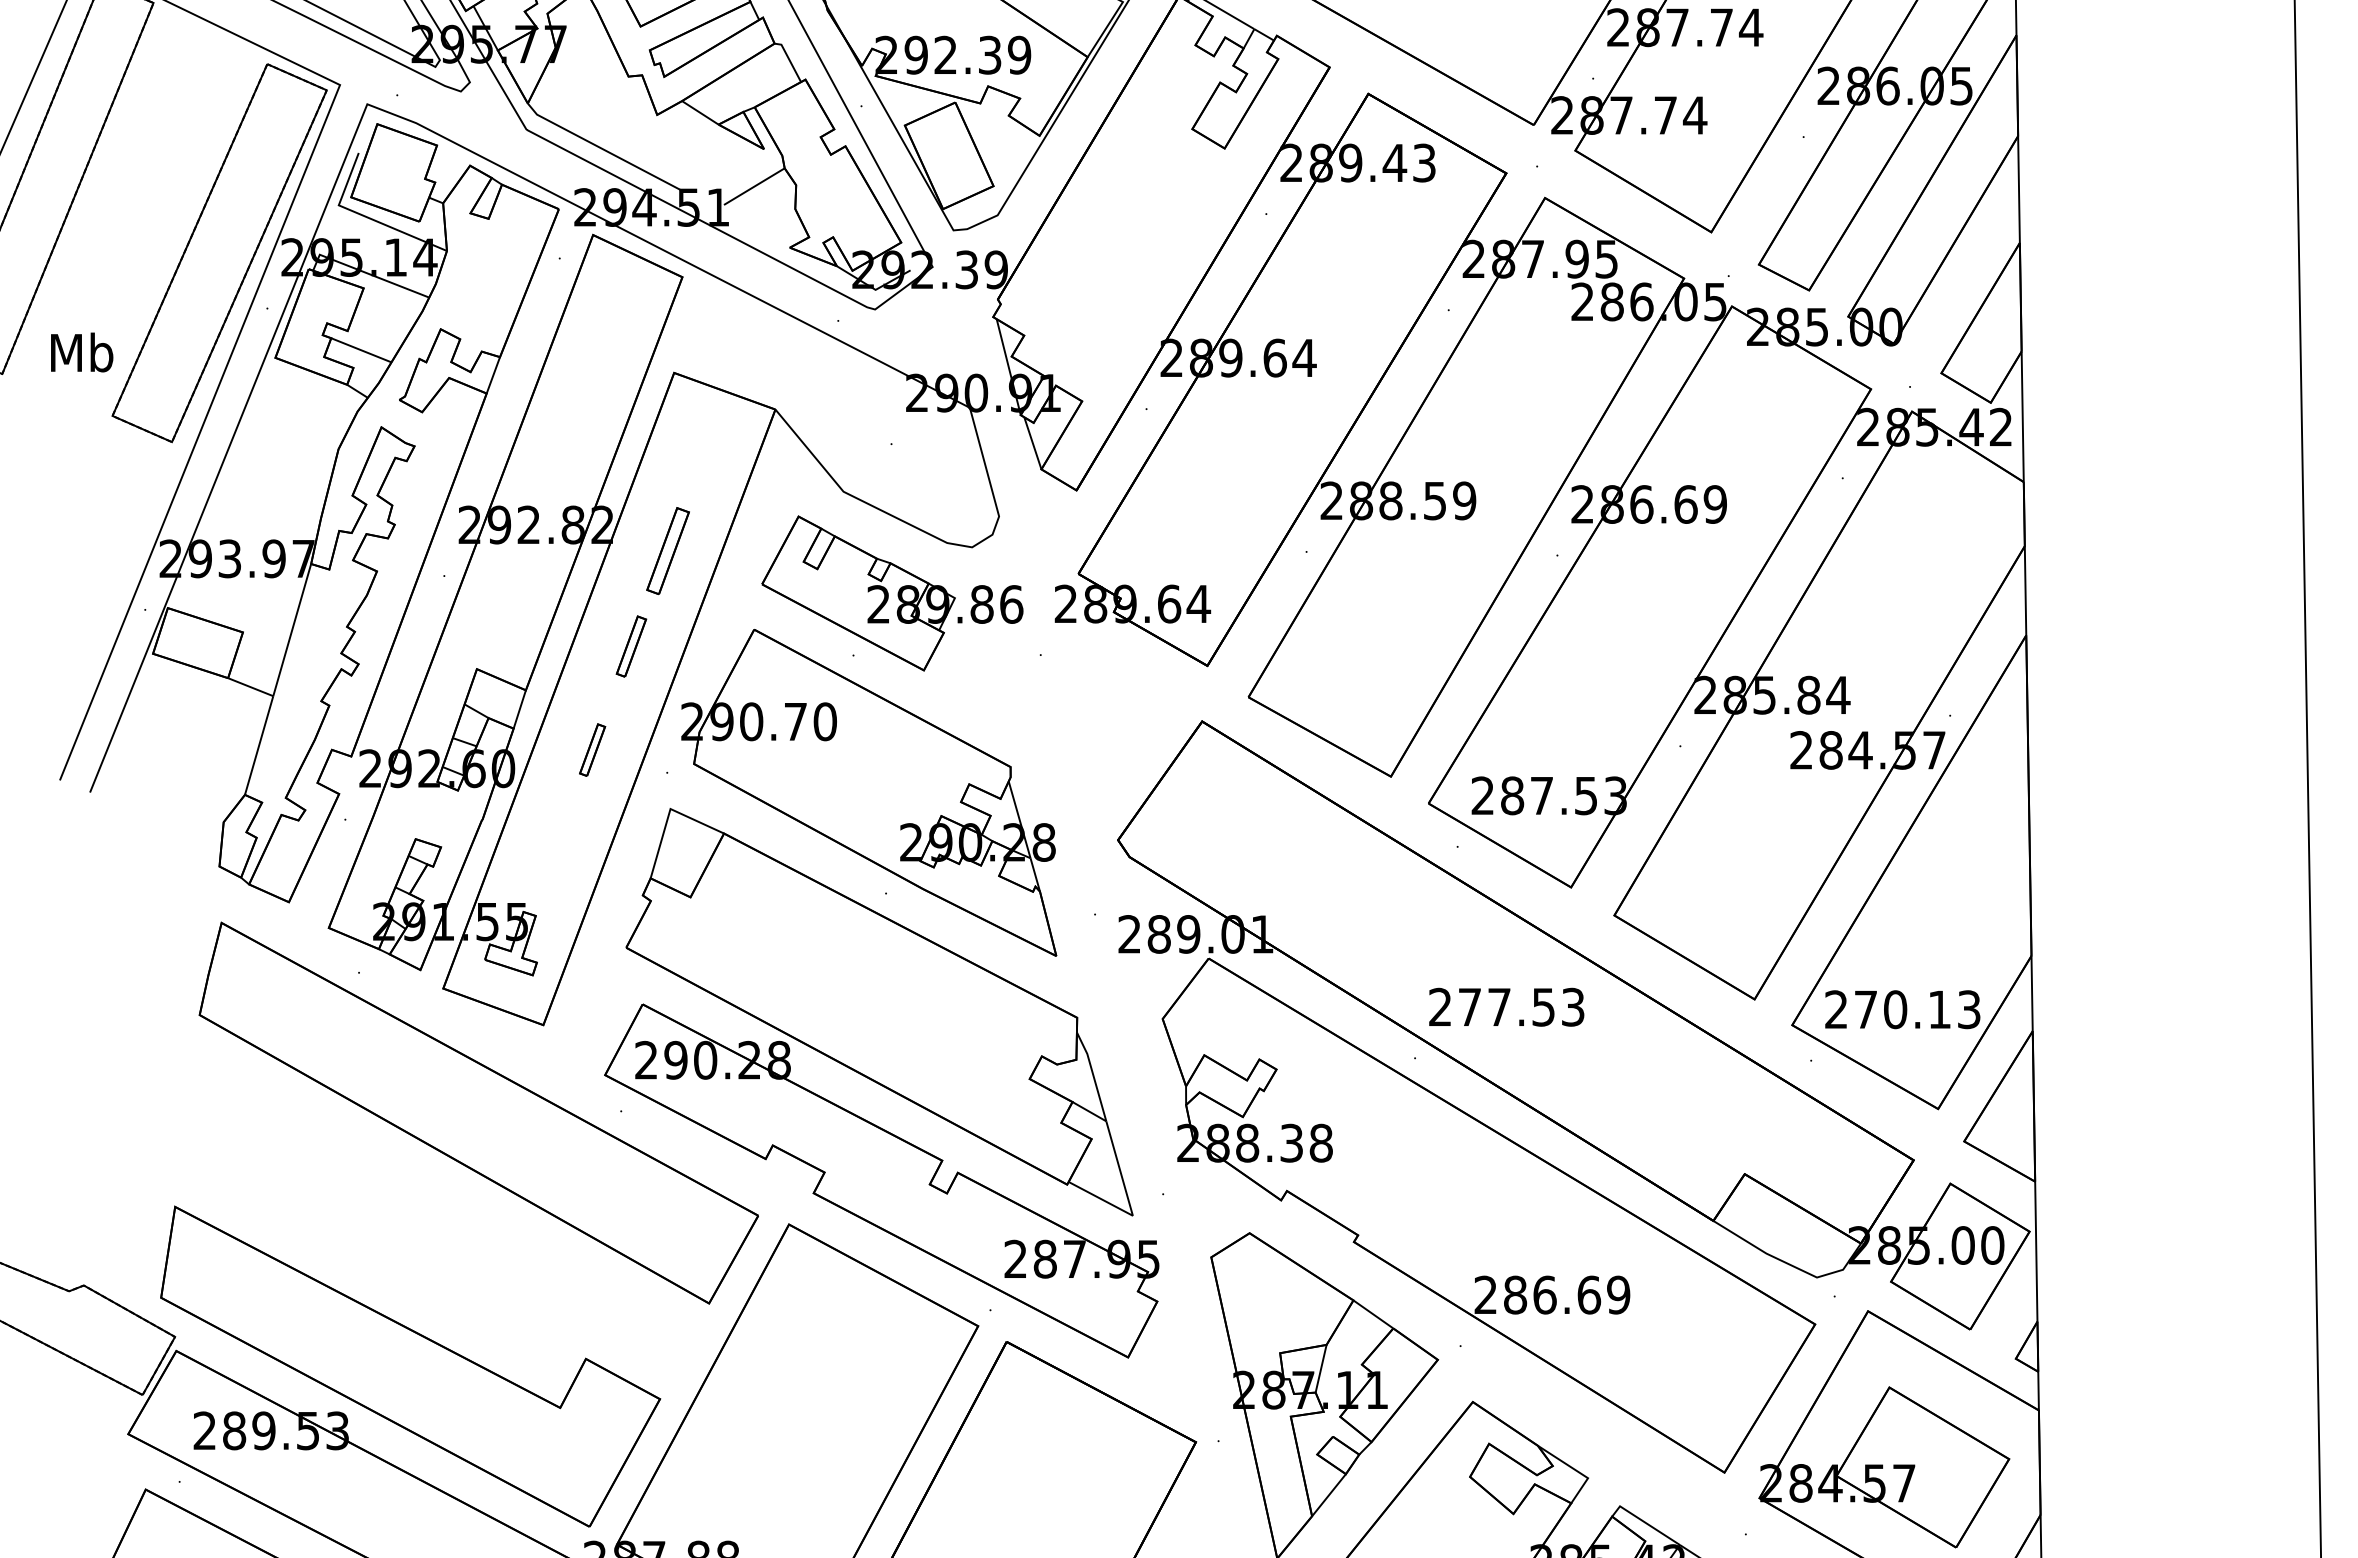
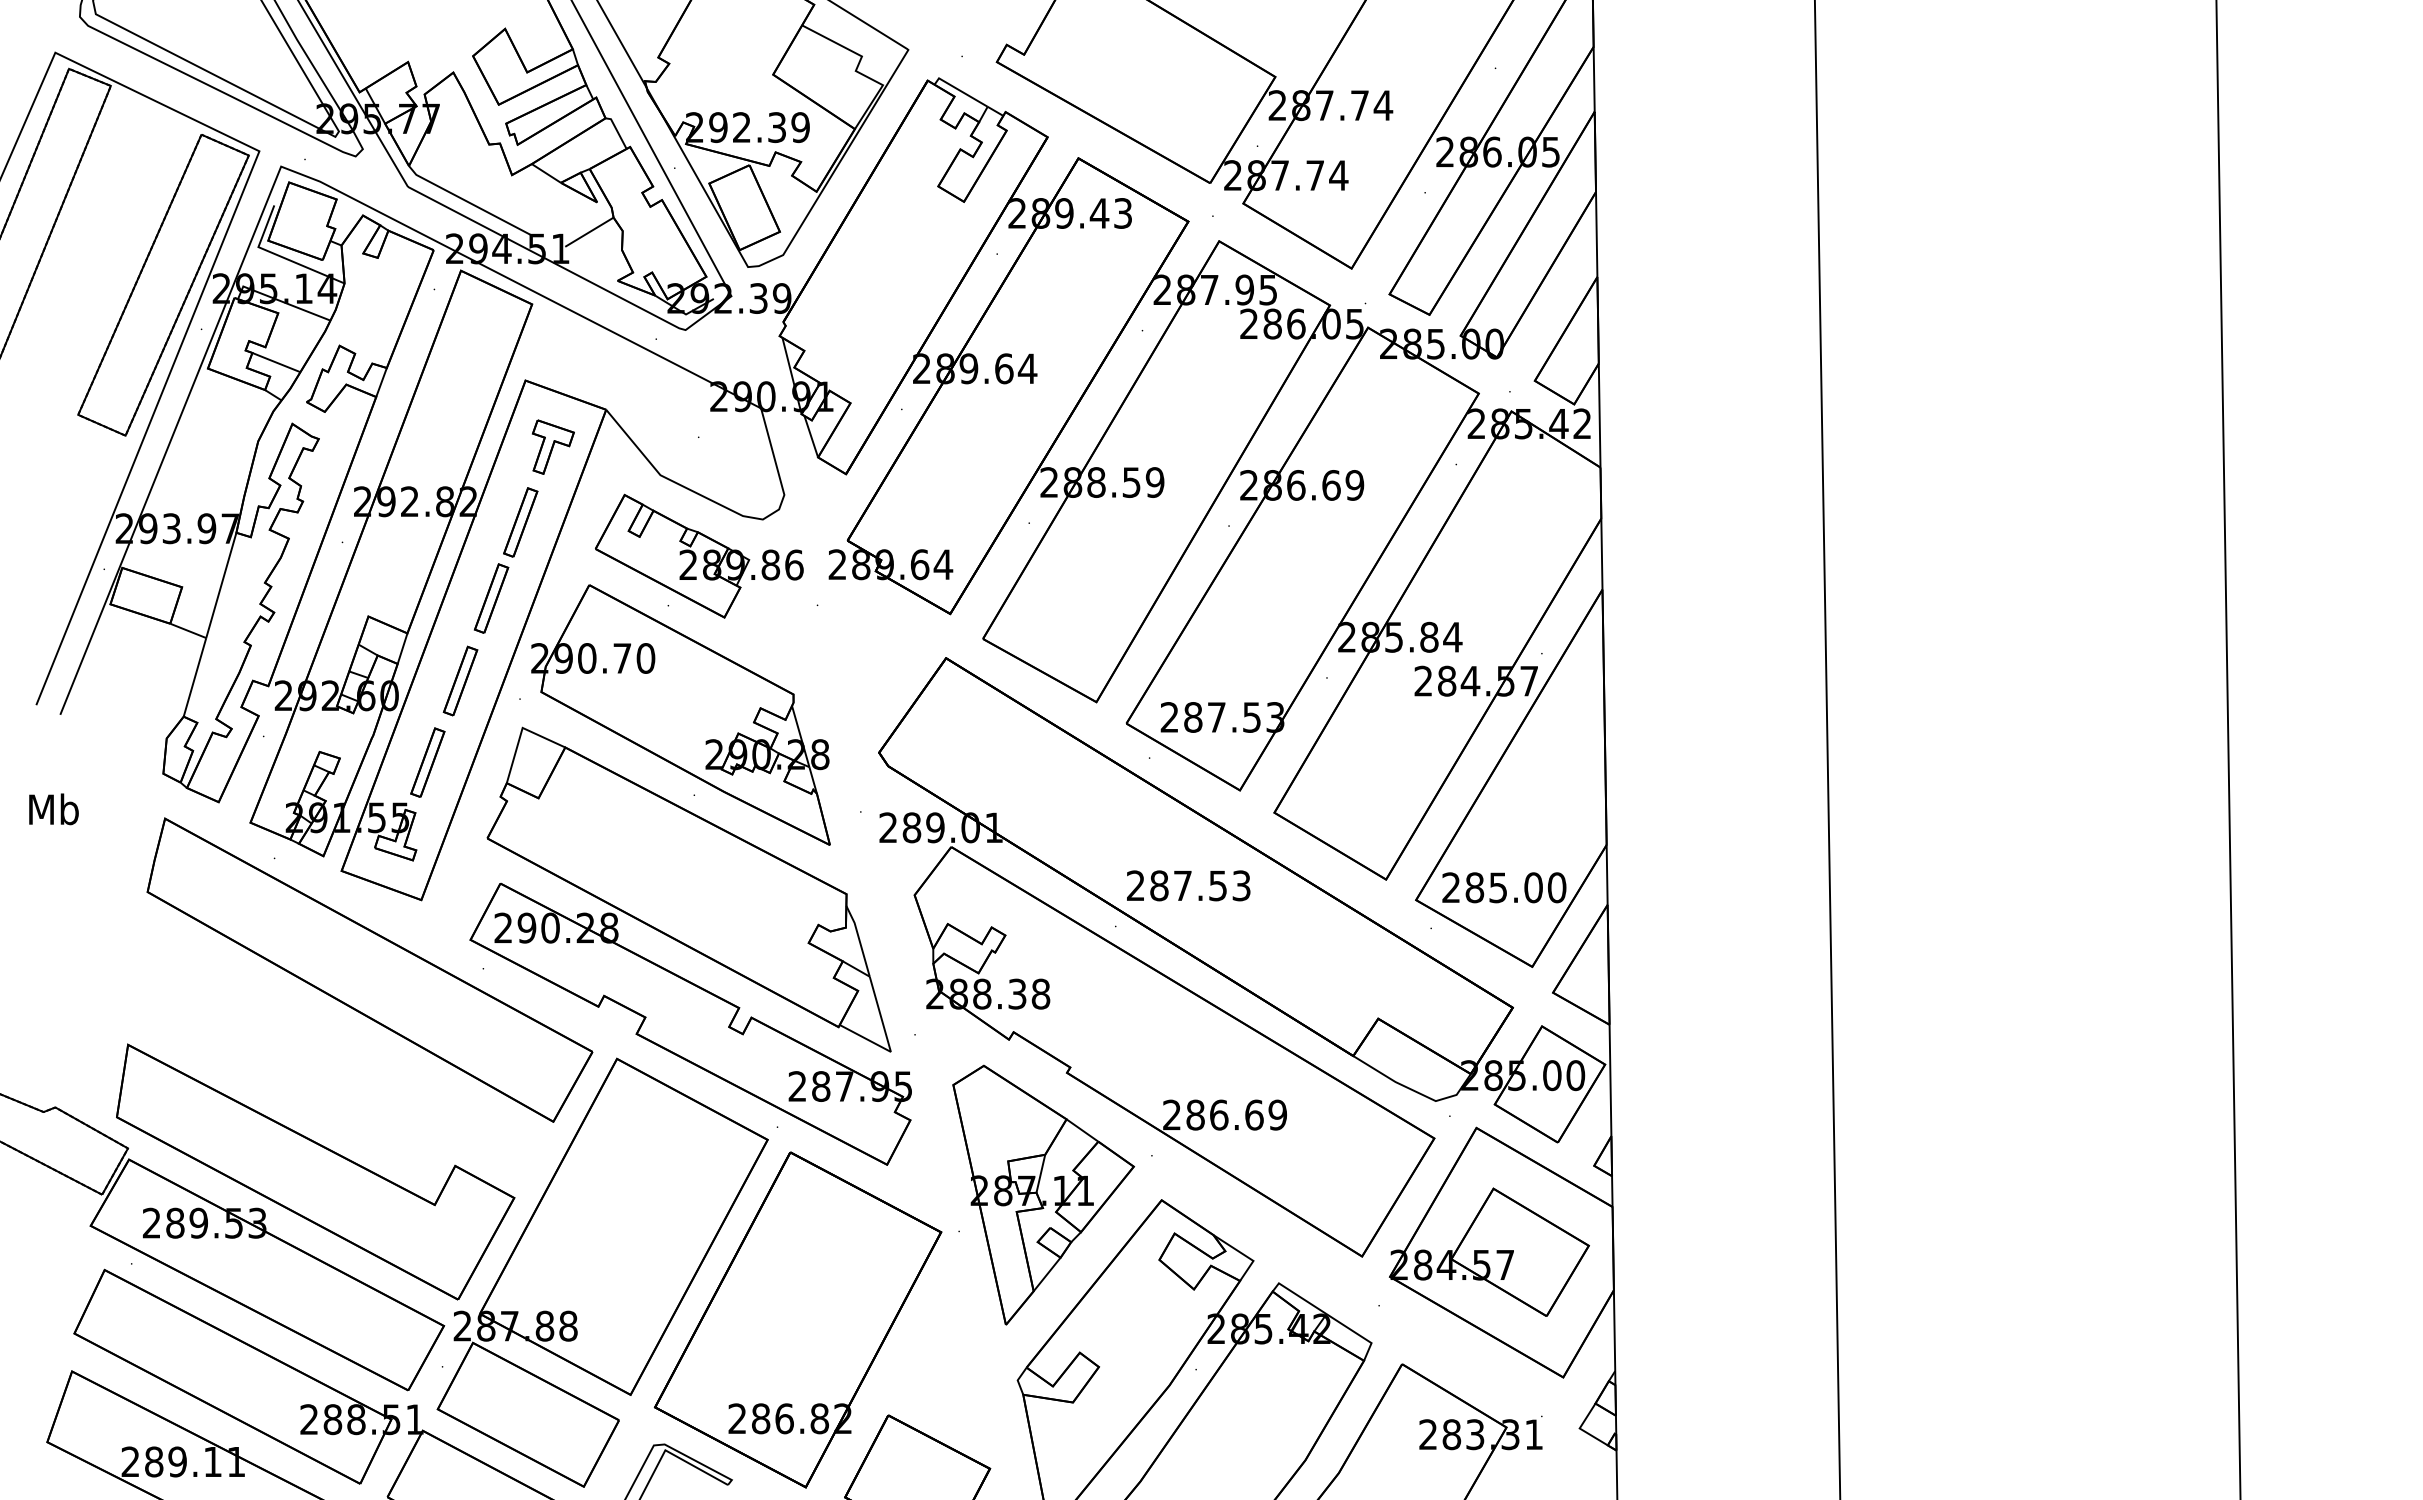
text: (81, 352) -> (53, 809), moved
part: (709, 455) -> (553, 446), added
part: (631, 646) -> (491, 598), size x1.43
part: (592, 749) -> (460, 680), size x1.67
part: (551, 852) -> (427, 762), added
text: (1470, 1006) -> (1159, 885), 277.53 -> 287.53
text: (1917, 1009) -> (1515, 887), 270.13 -> 285.00

